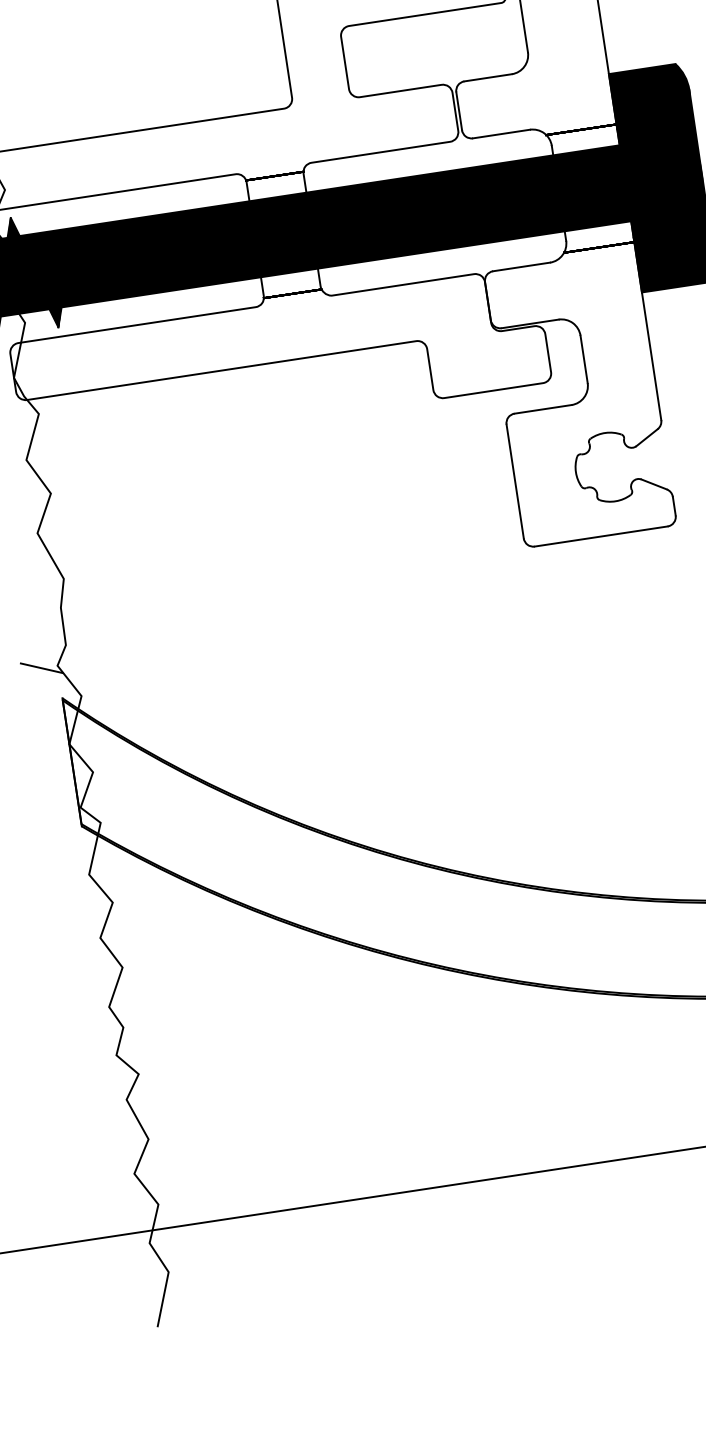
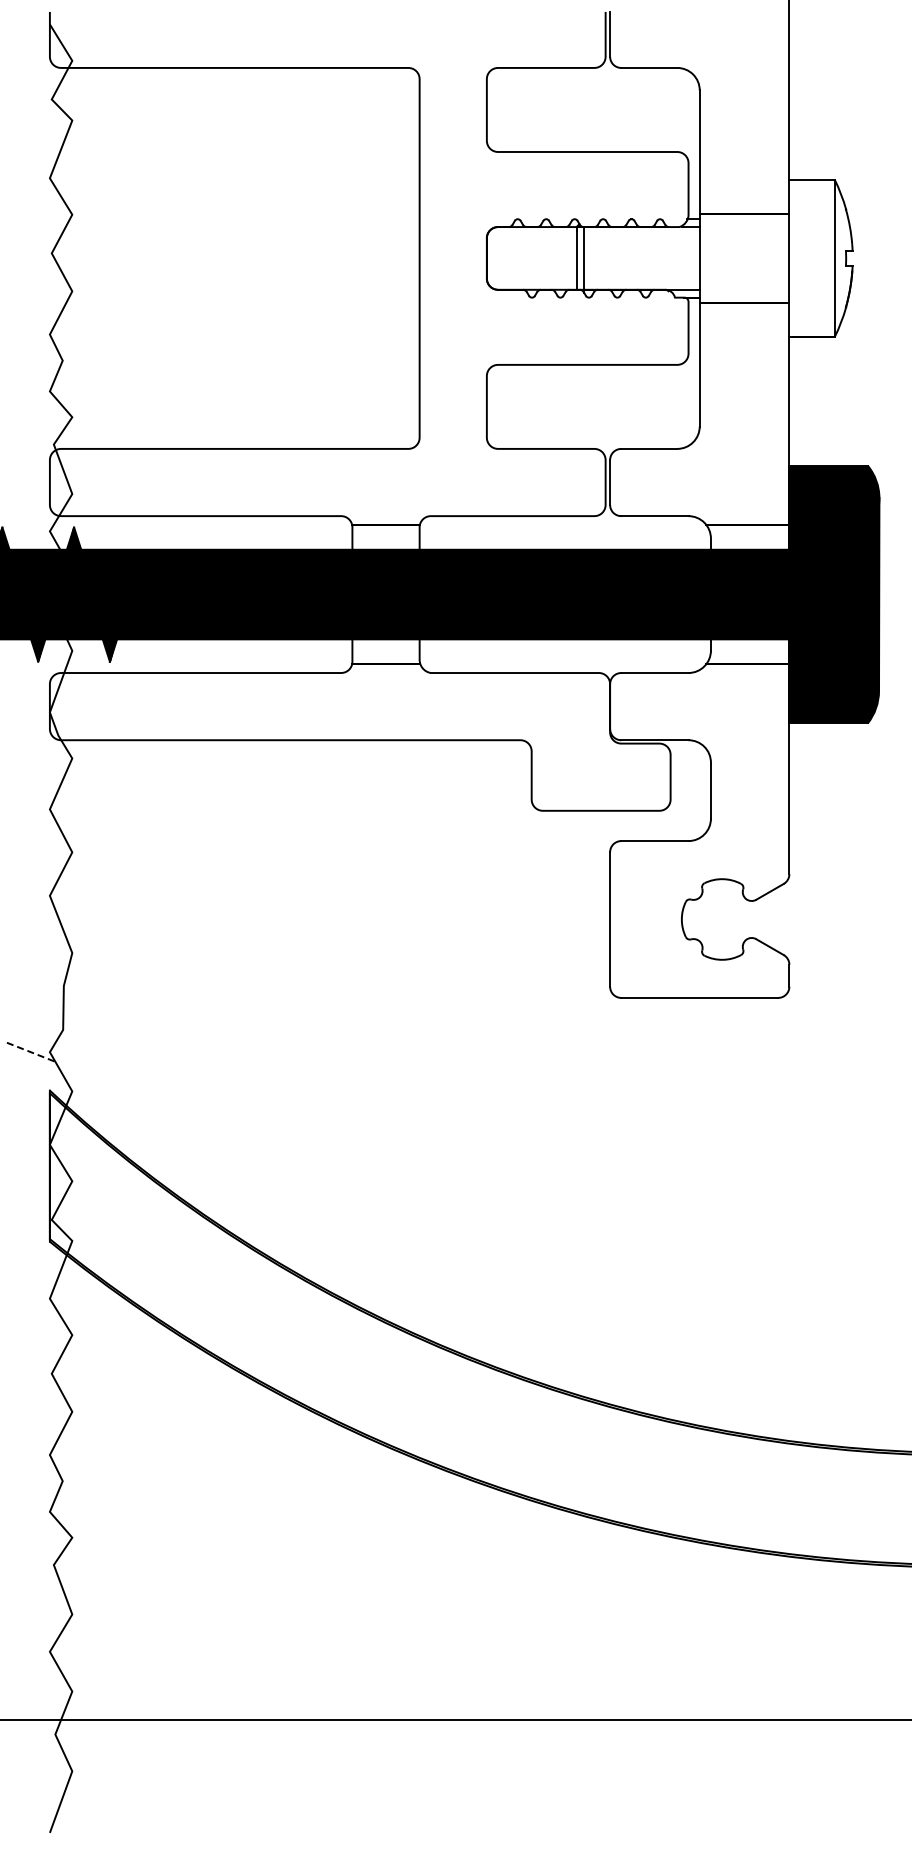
line: (41, 668) -> (31, 1052), solid -> dashed

